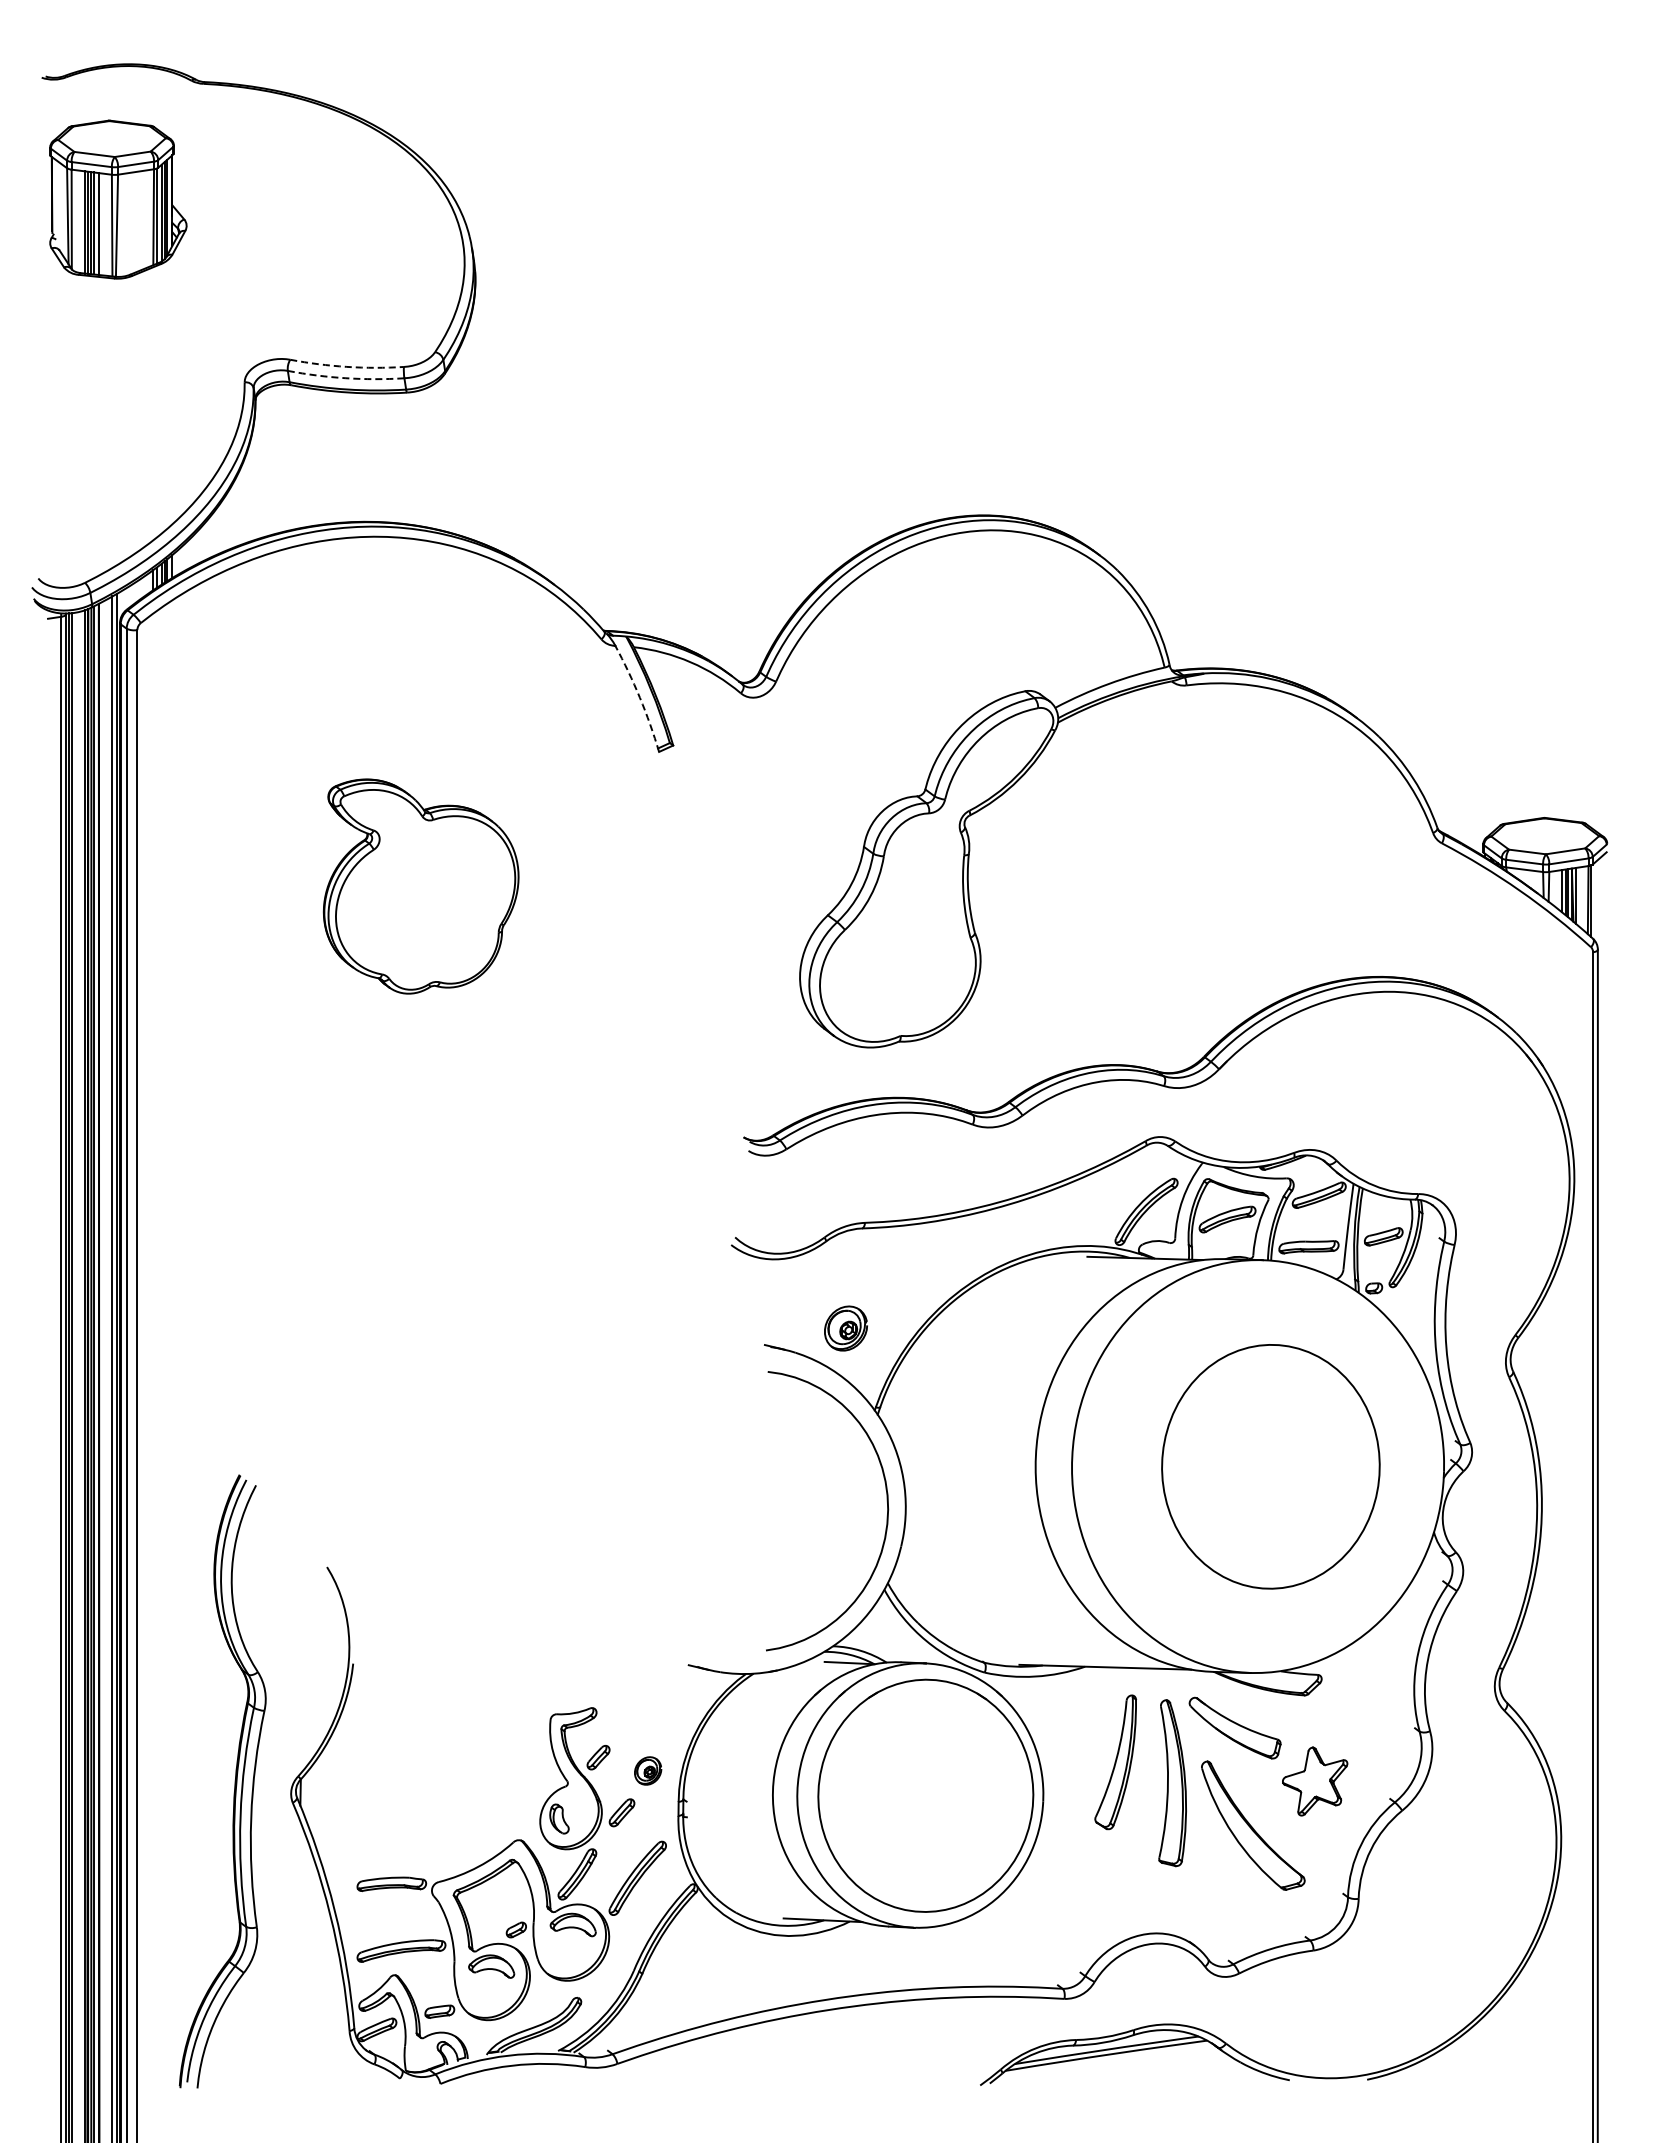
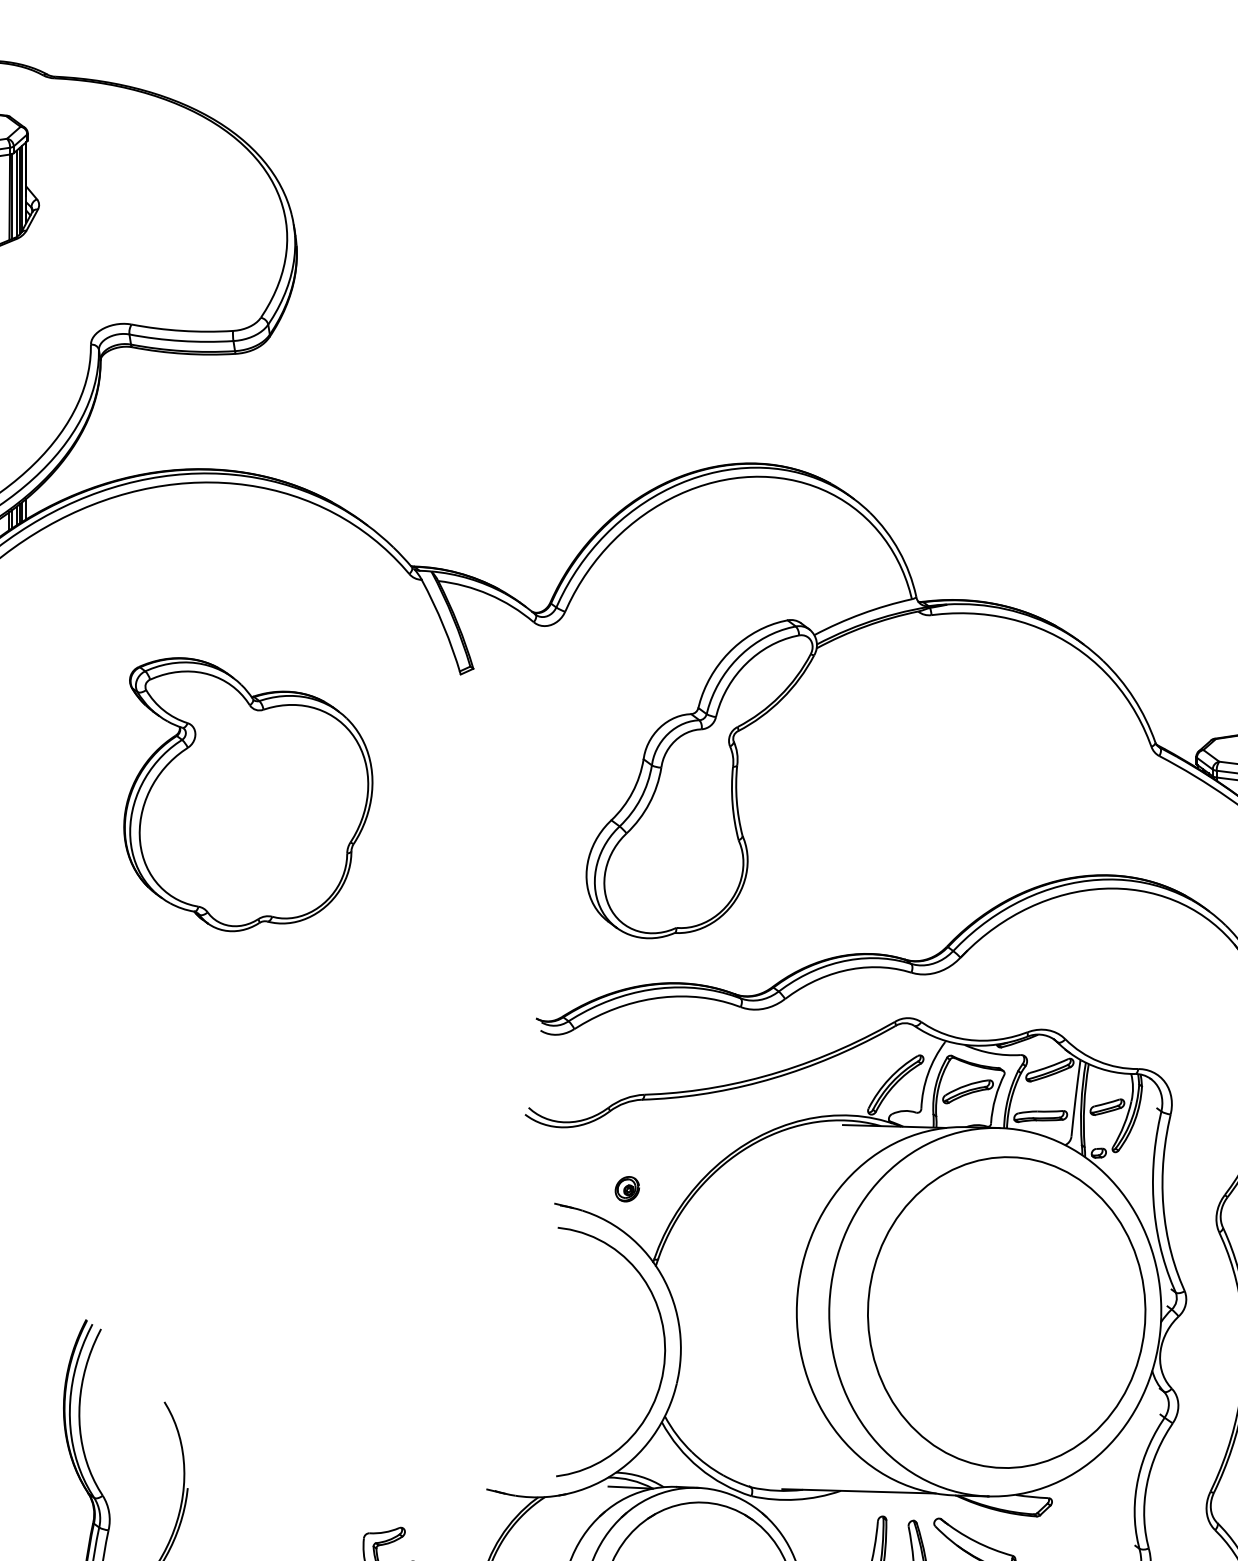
arc: (346, 366) -> (181, 330), dashed -> solid
arc: (345, 378) -> (180, 341), dashed -> solid
arc: (639, 697) -> (443, 625), dashed -> solid
part: (421, 886) -> (248, 794), size x1.43
part: (845, 1328) -> (627, 1189), size x0.62
part: (1270, 1466) -> (1006, 1312), size x1.43

